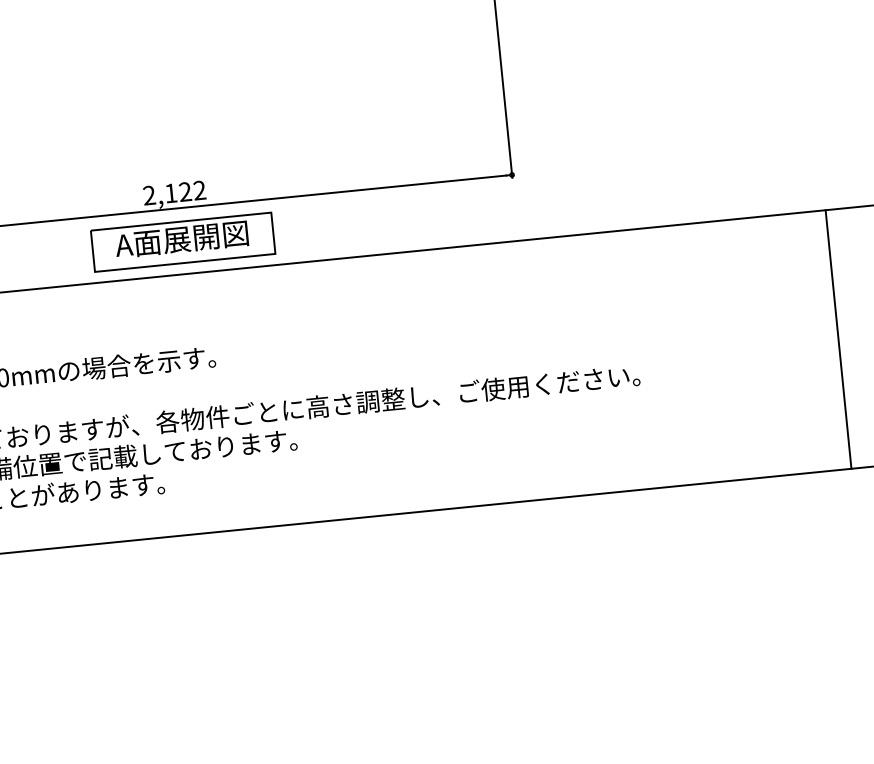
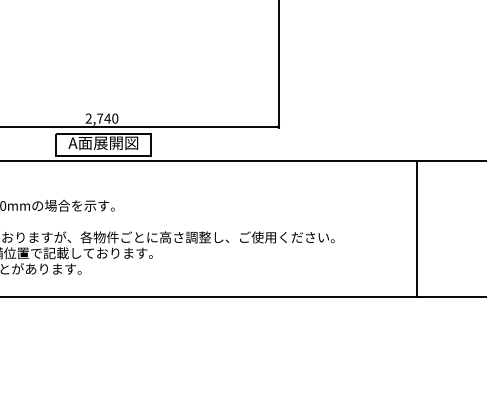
text: (185, 191) -> (107, 118), 2,122 -> 2,740
line: (839, 339) -> (417, 229), moved

